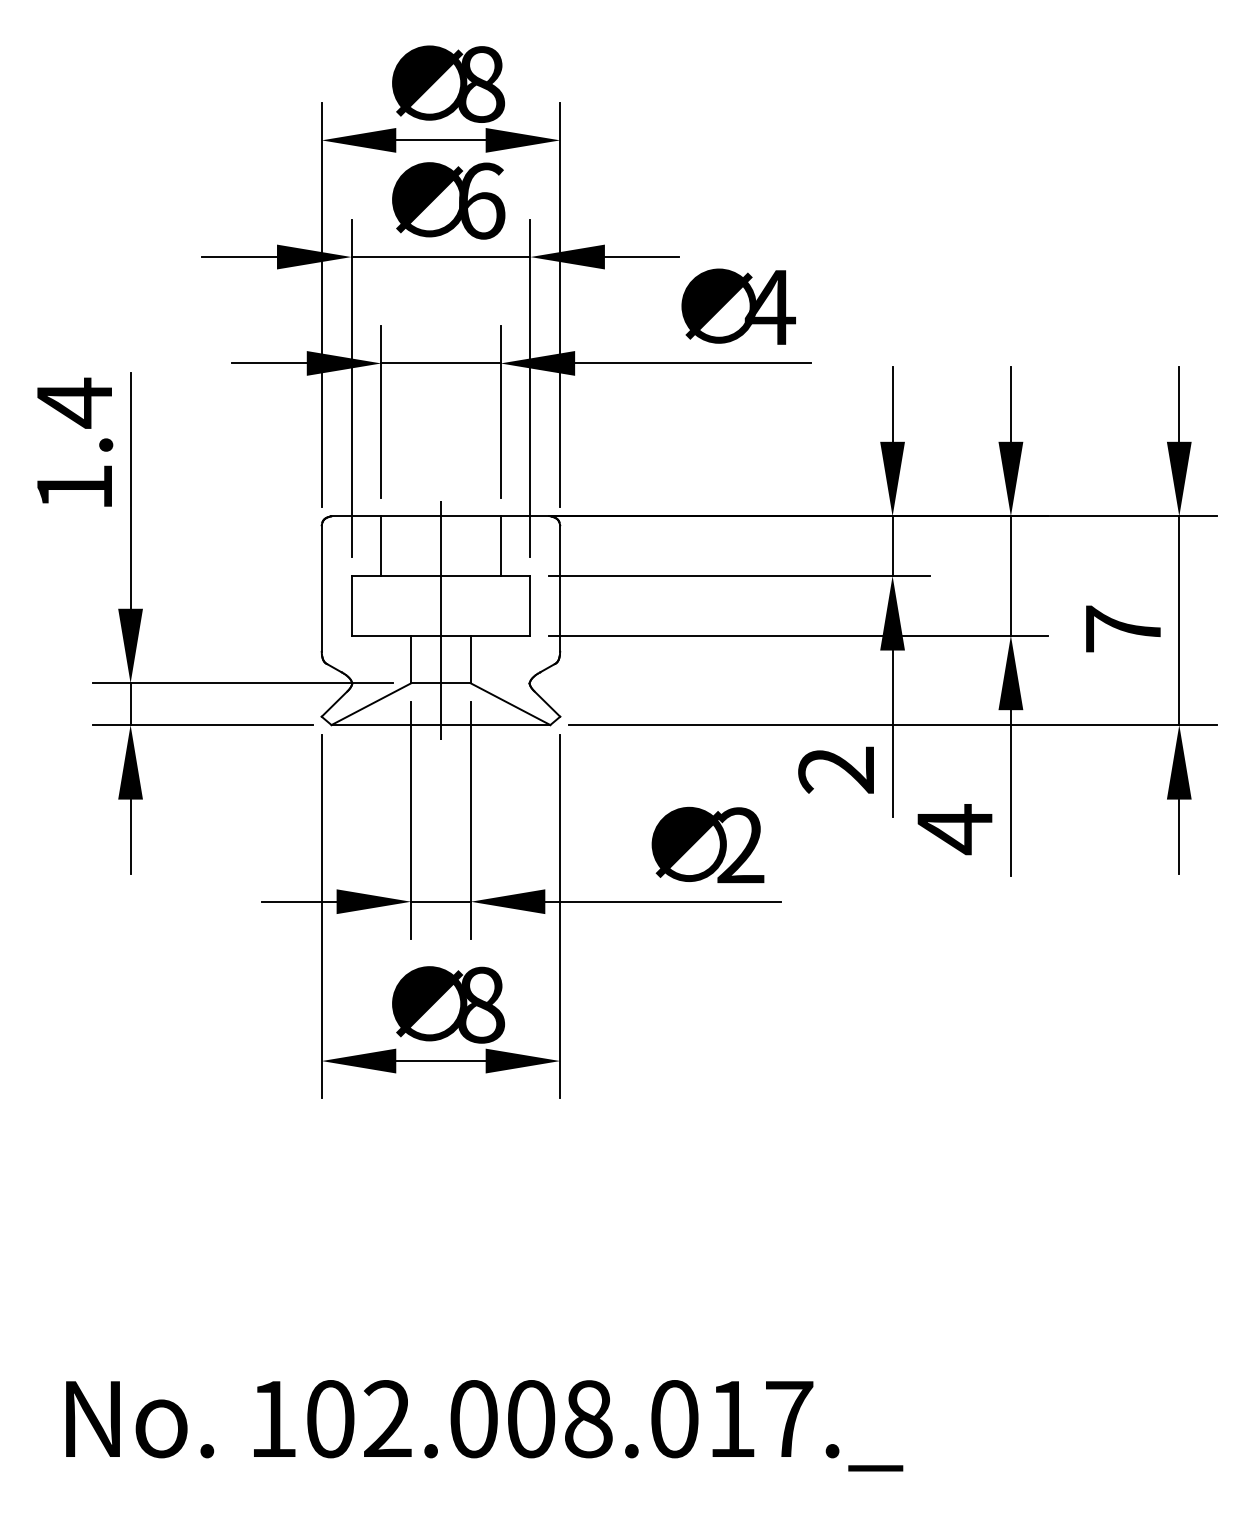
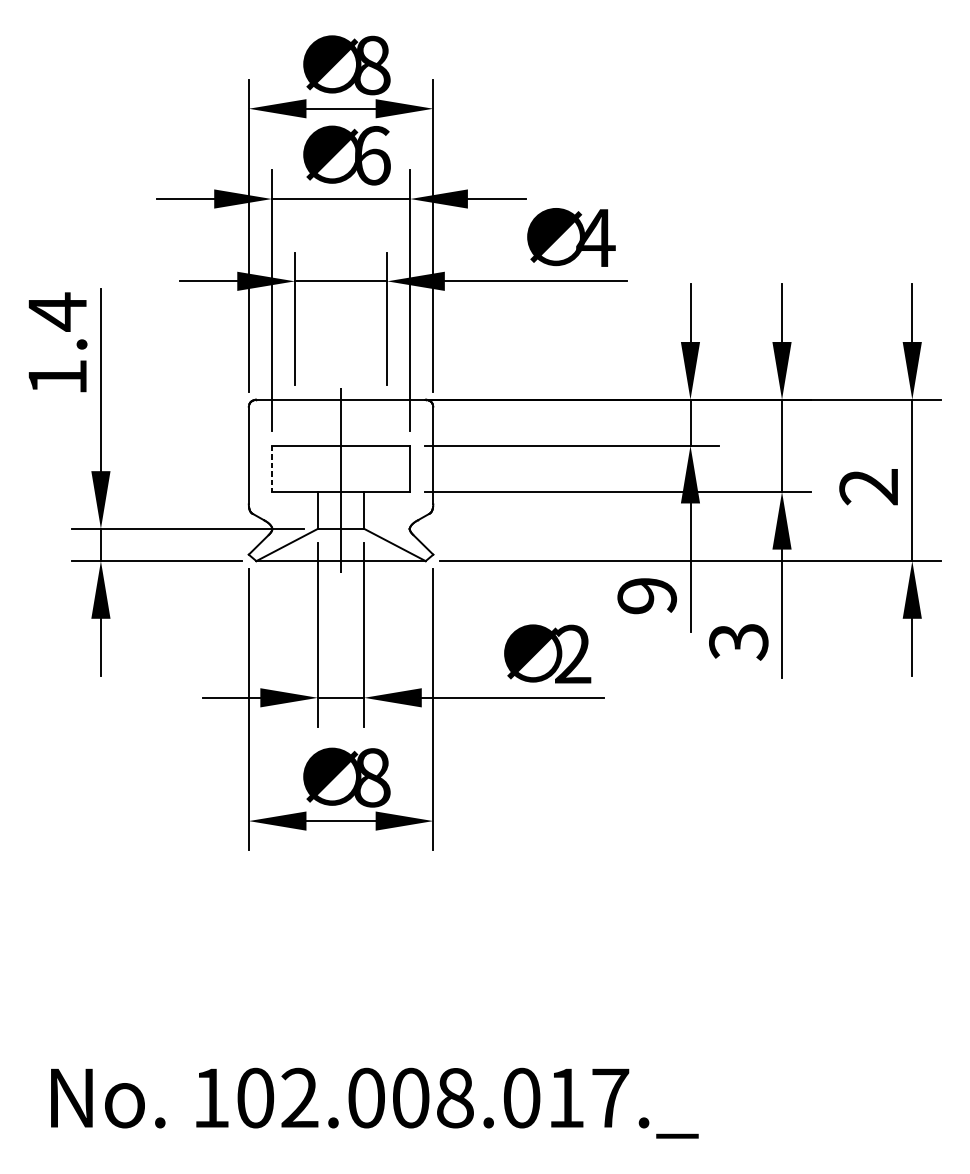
line: (381, 546) -> (295, 422), removed
line: (500, 546) -> (387, 422), removed
line: (351, 605) -> (271, 468), solid -> dashed
text: (1122, 628) -> (868, 486), 7 -> 2
text: (836, 769) -> (647, 595), 2 -> 9
text: (954, 829) -> (738, 641), 4 -> 3

